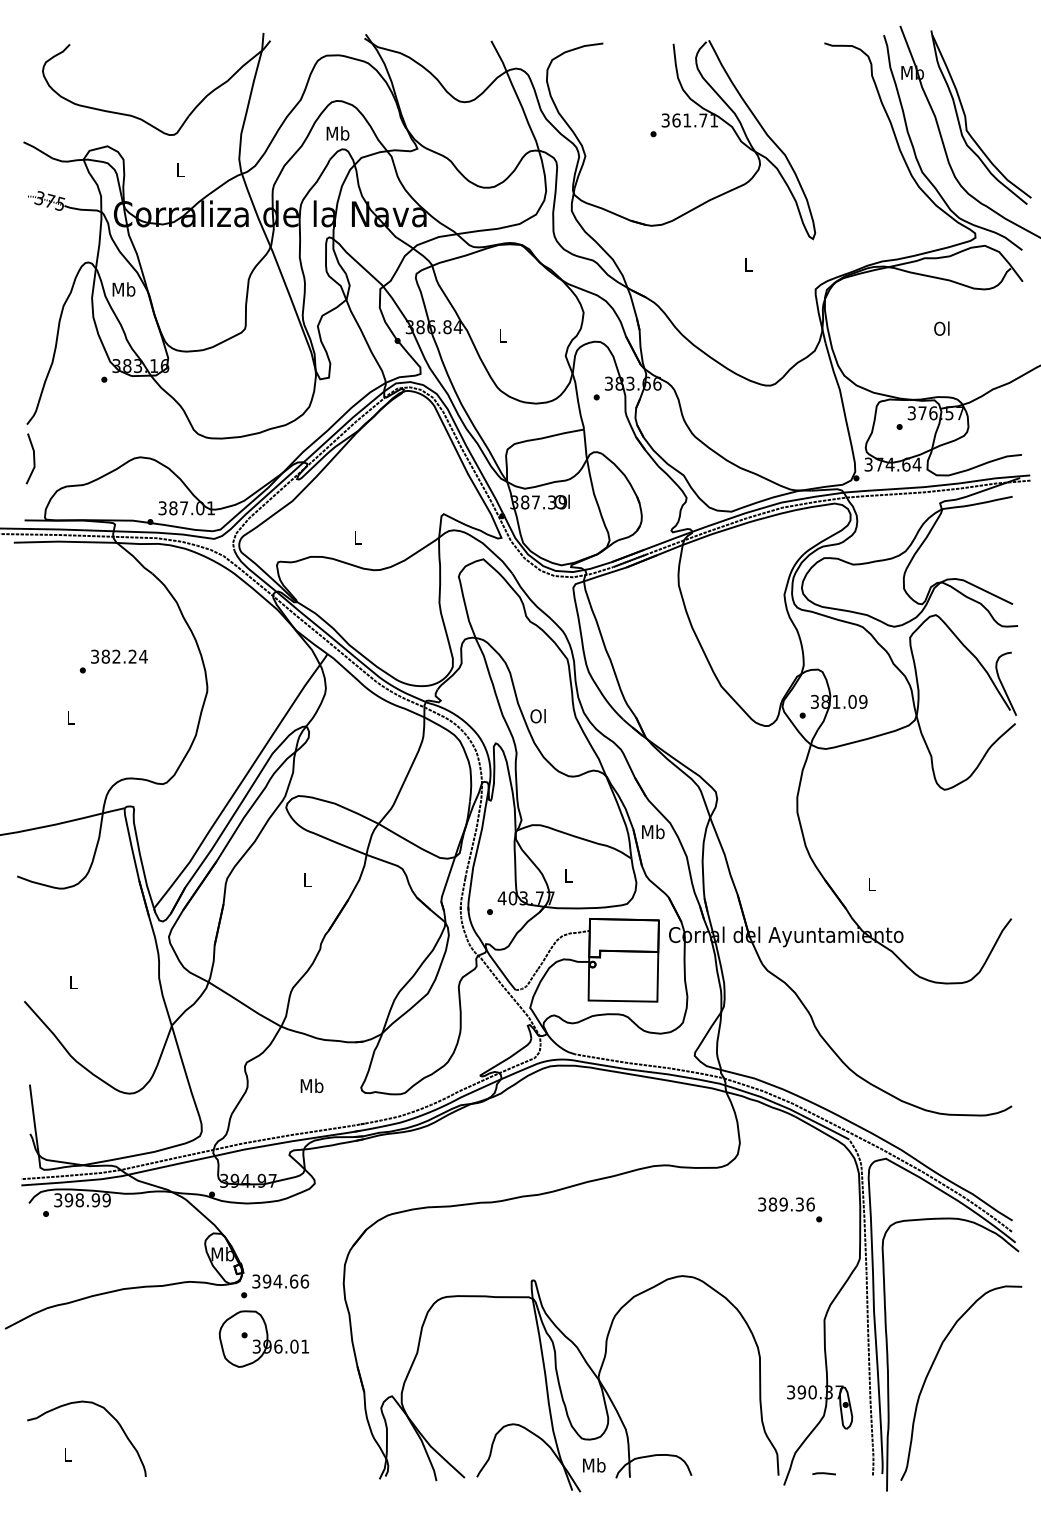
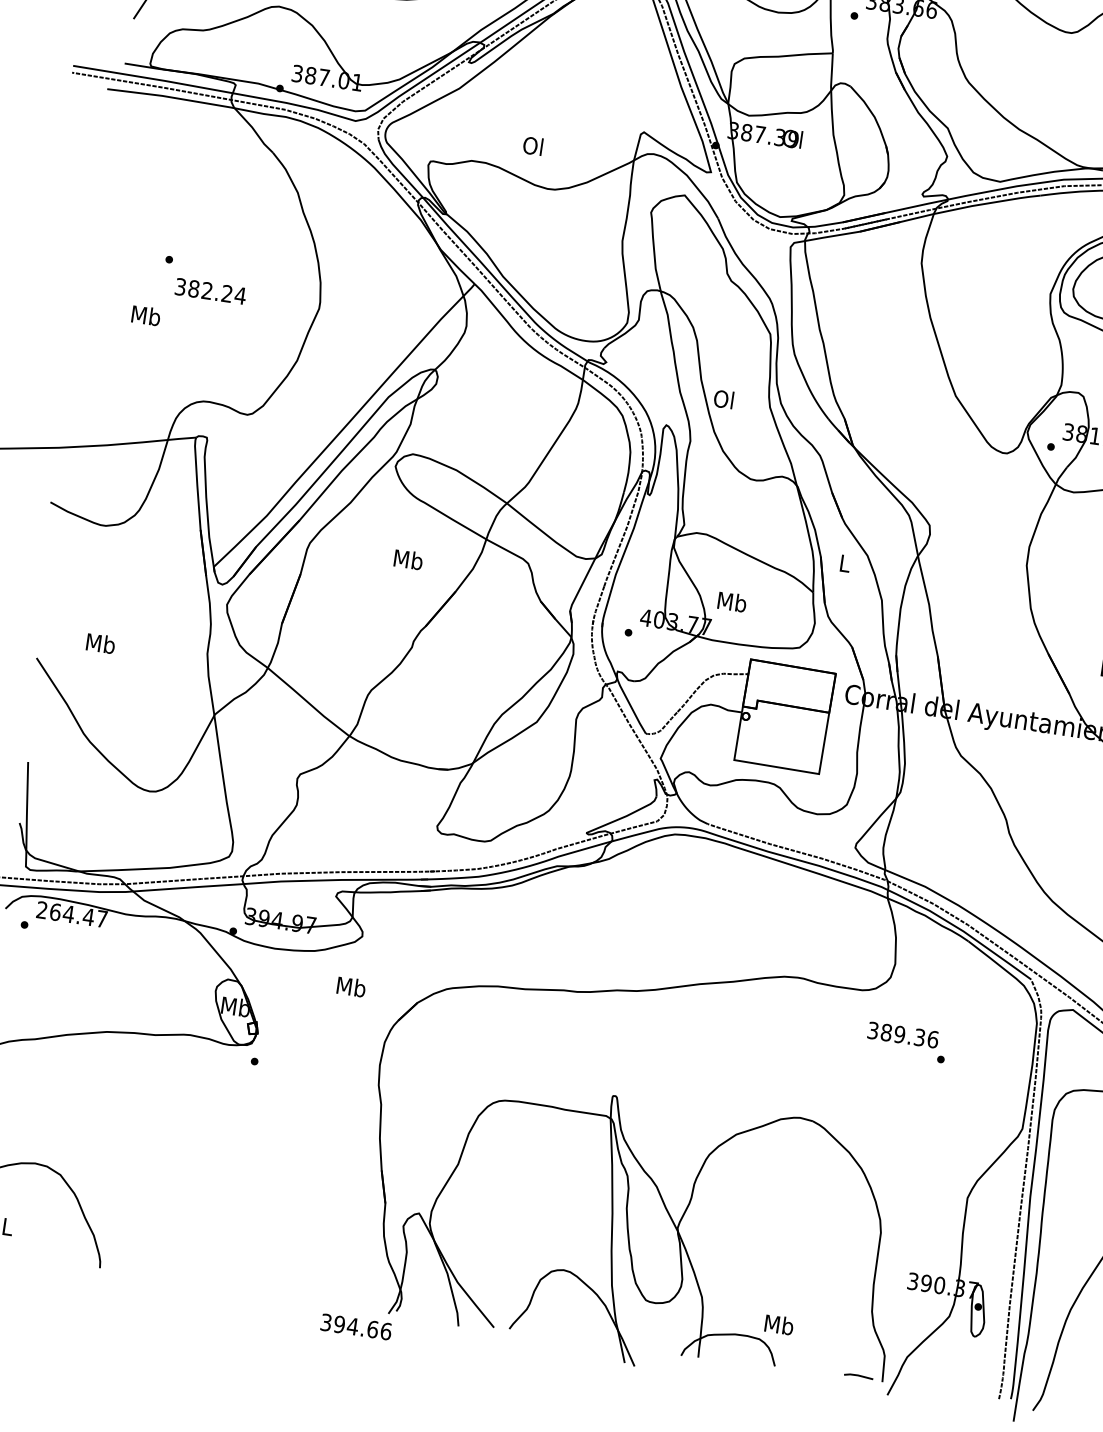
text: (357, 537) -> (533, 145), L -> Ol
text: (119, 656) -> (210, 291), moved
text: (70, 717) -> (145, 315), L -> Mb
text: (653, 831) -> (845, 562), Mb -> L
text: (568, 875) -> (732, 601), L -> Mb
text: (307, 879) -> (408, 559), L -> Mb
text: (73, 982) -> (100, 643), L -> Mb
text: (311, 1085) -> (350, 986), moved
text: (82, 1200) -> (72, 914), 398.99 -> 264.47
text: (790, 1209) -> (907, 1042), moved
text: (280, 1281) -> (356, 1326), moved
part: (263, 1338) -> (270, 1118), removed
text: (594, 1465) -> (779, 1325), moved
line: (823, 1473) -> (857, 1375), moved

